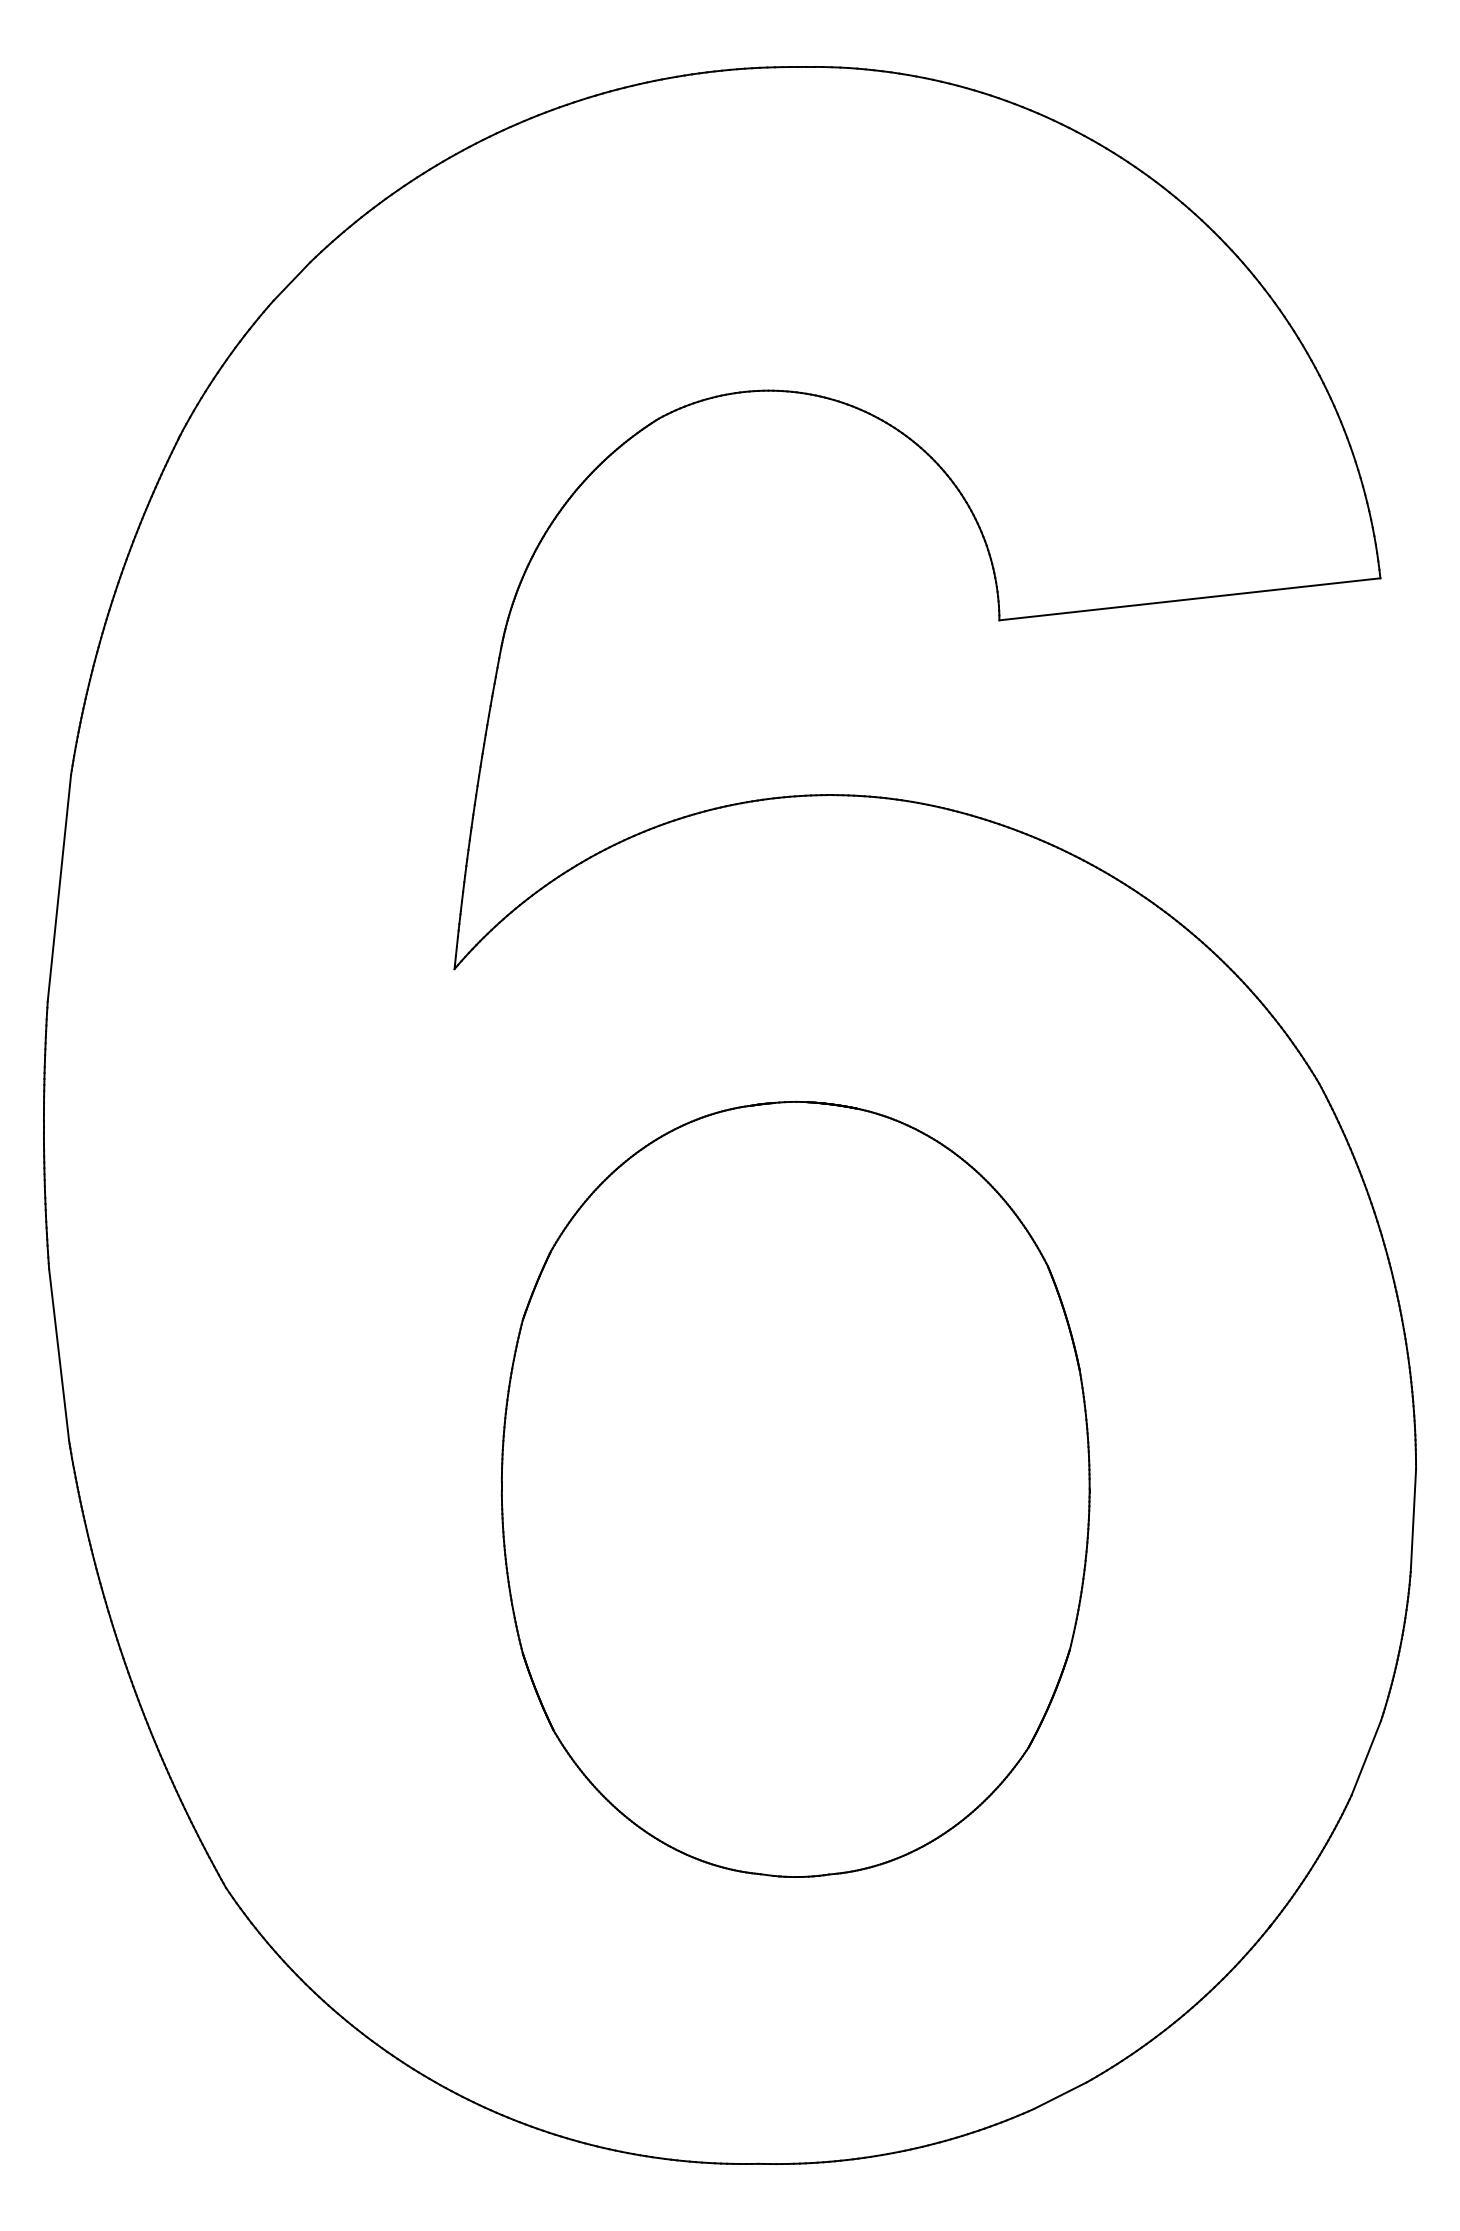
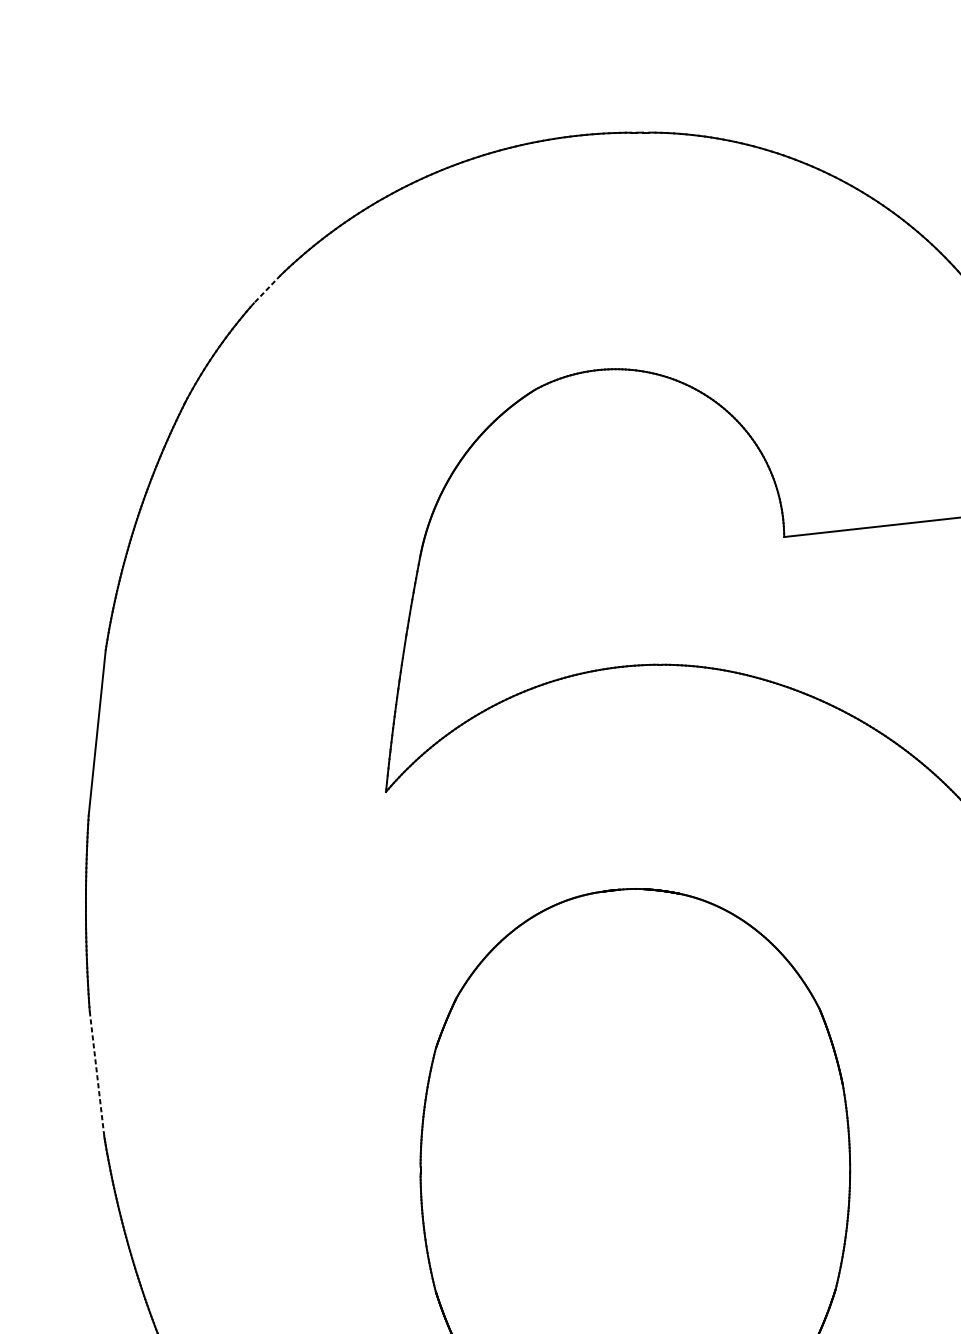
line: (292, 281) -> (267, 289), solid -> dashed
line: (59, 1355) -> (97, 1074), solid -> dashed

